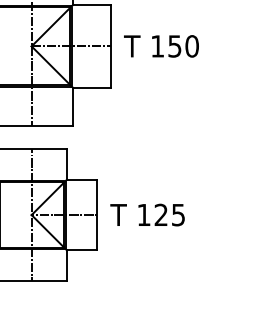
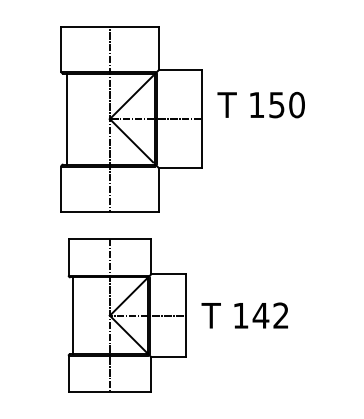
text: (160, 45) -> (260, 104), moved
text: (169, 214) -> (270, 315), 125 -> 142

